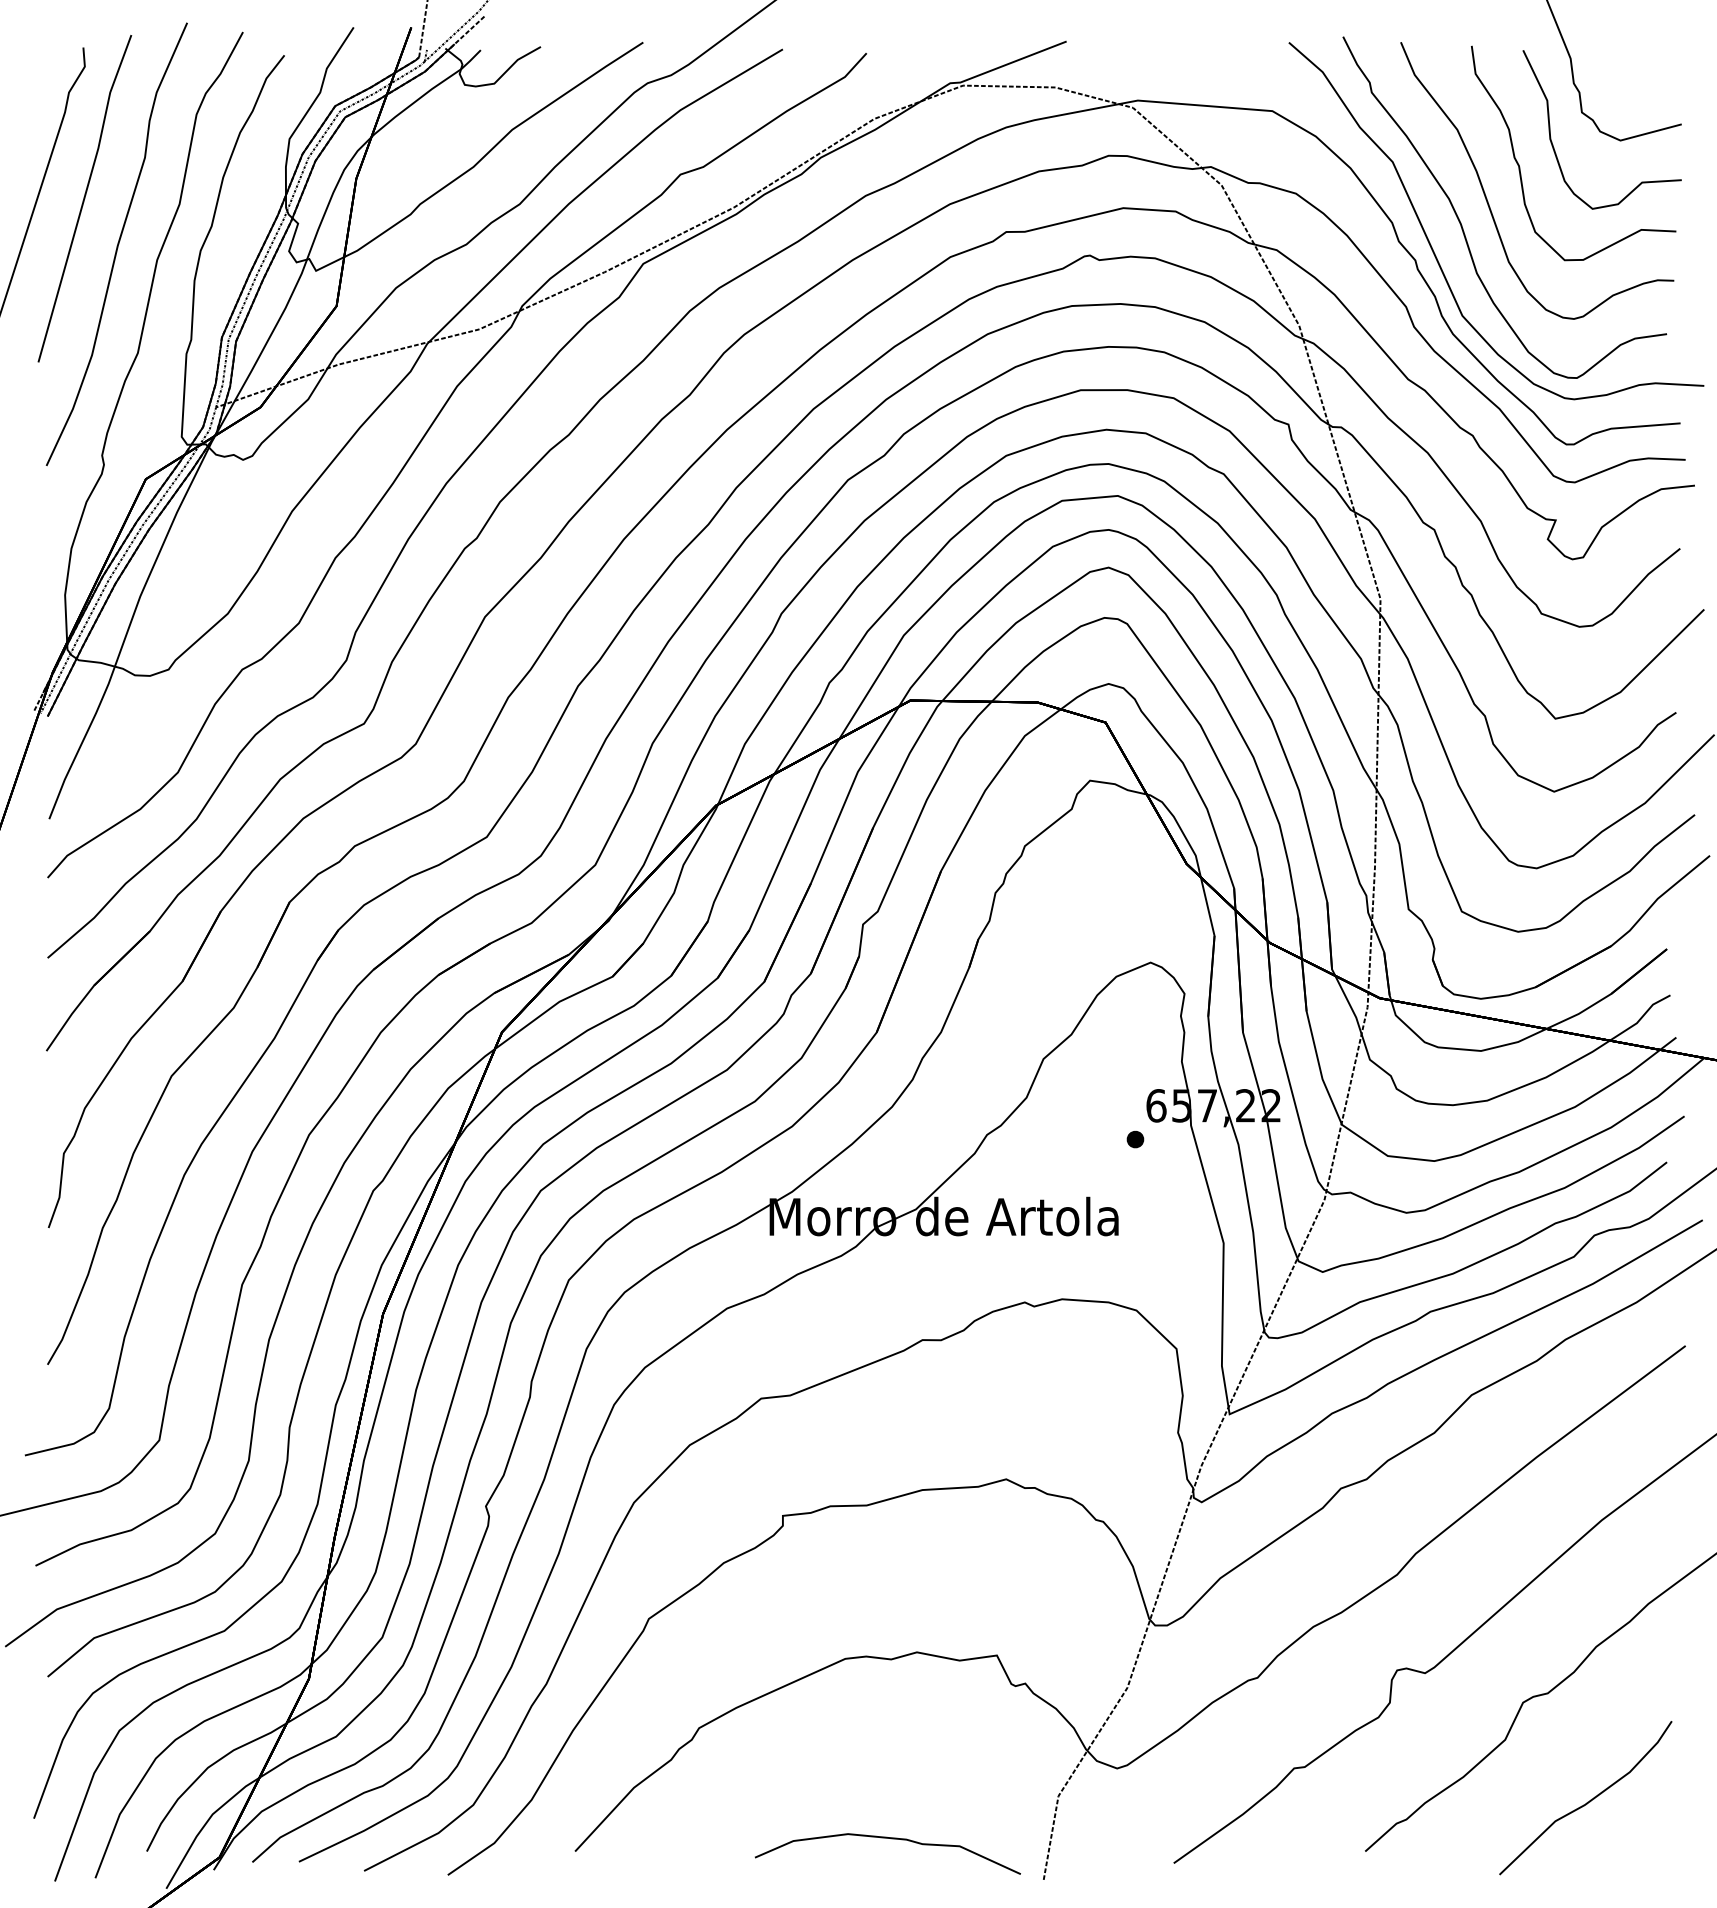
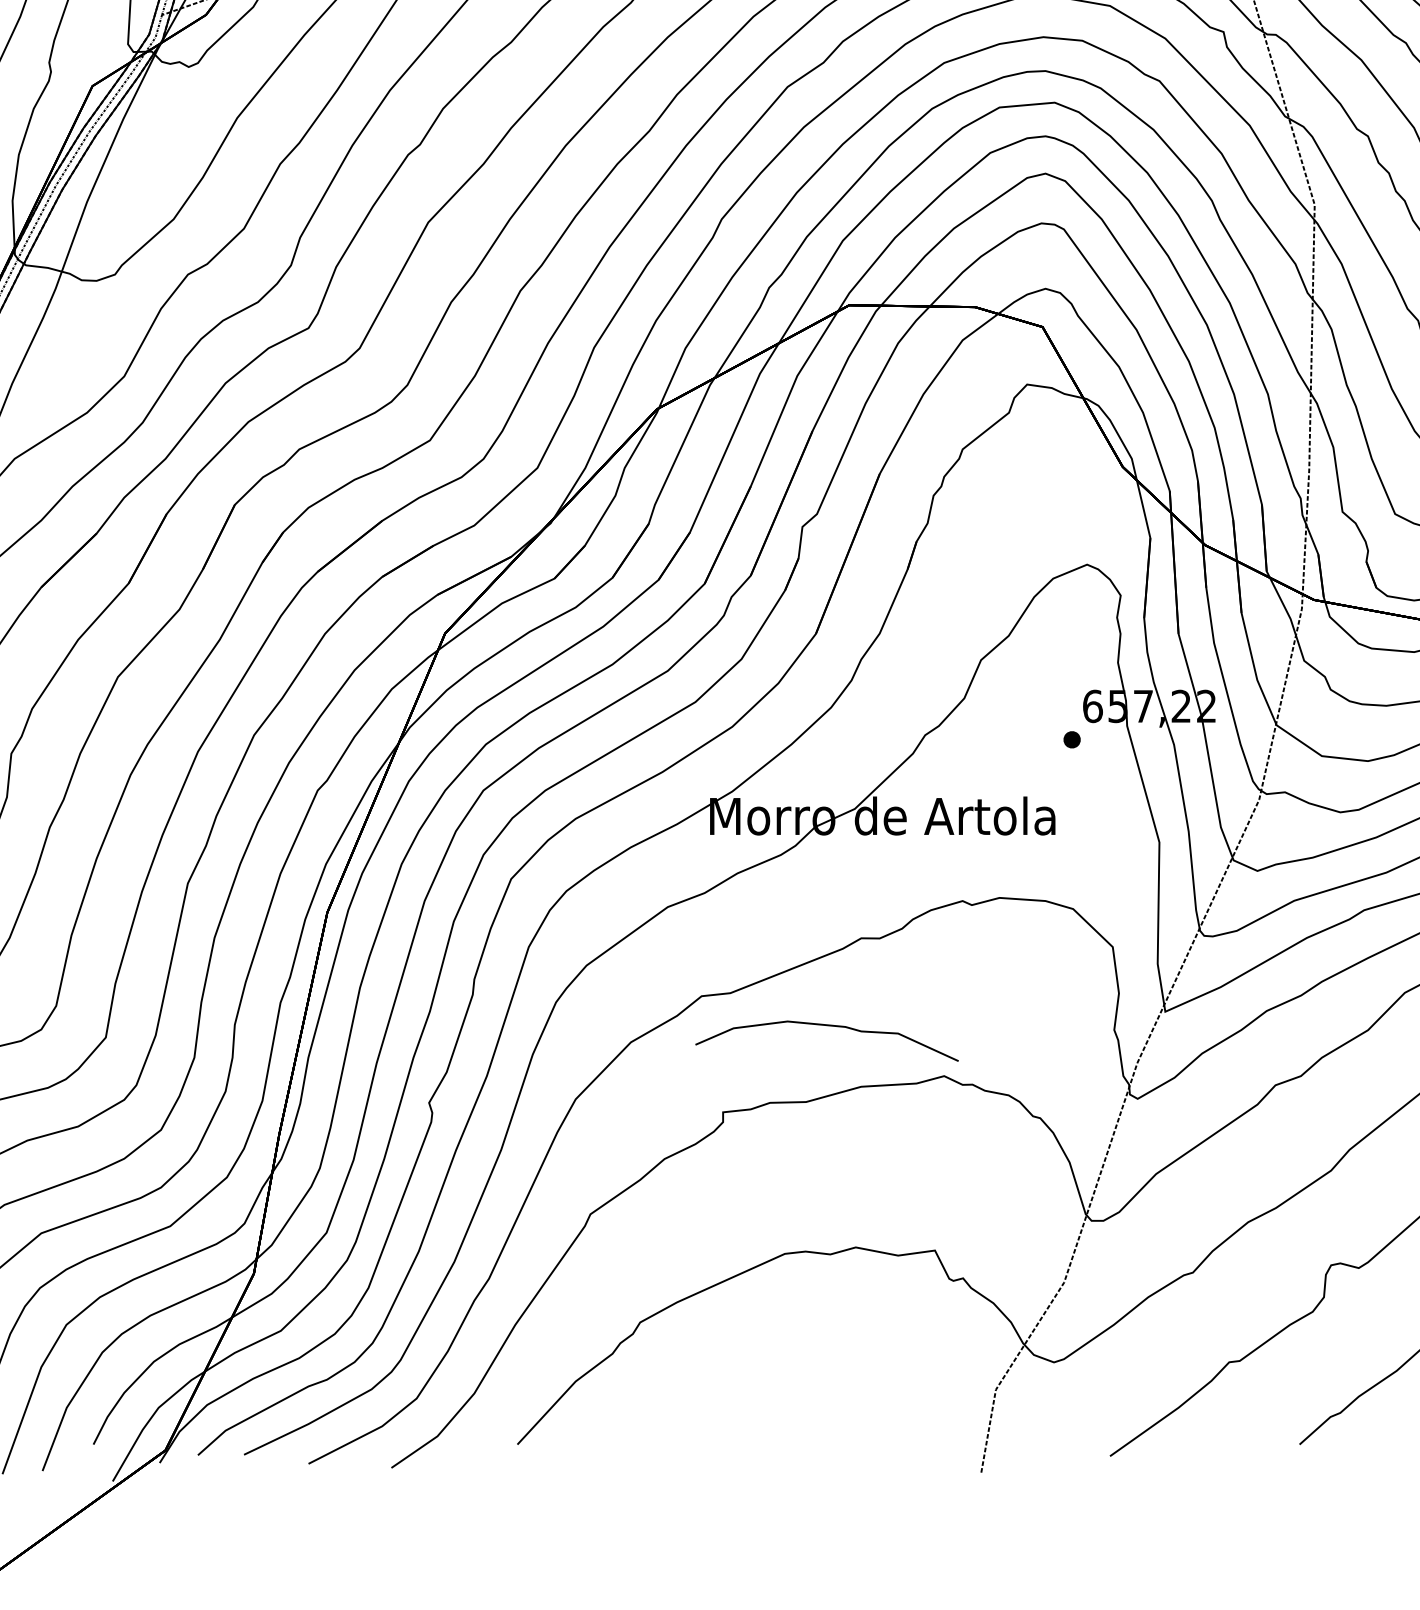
curve: (891, 1839) -> (830, 1026), moved

